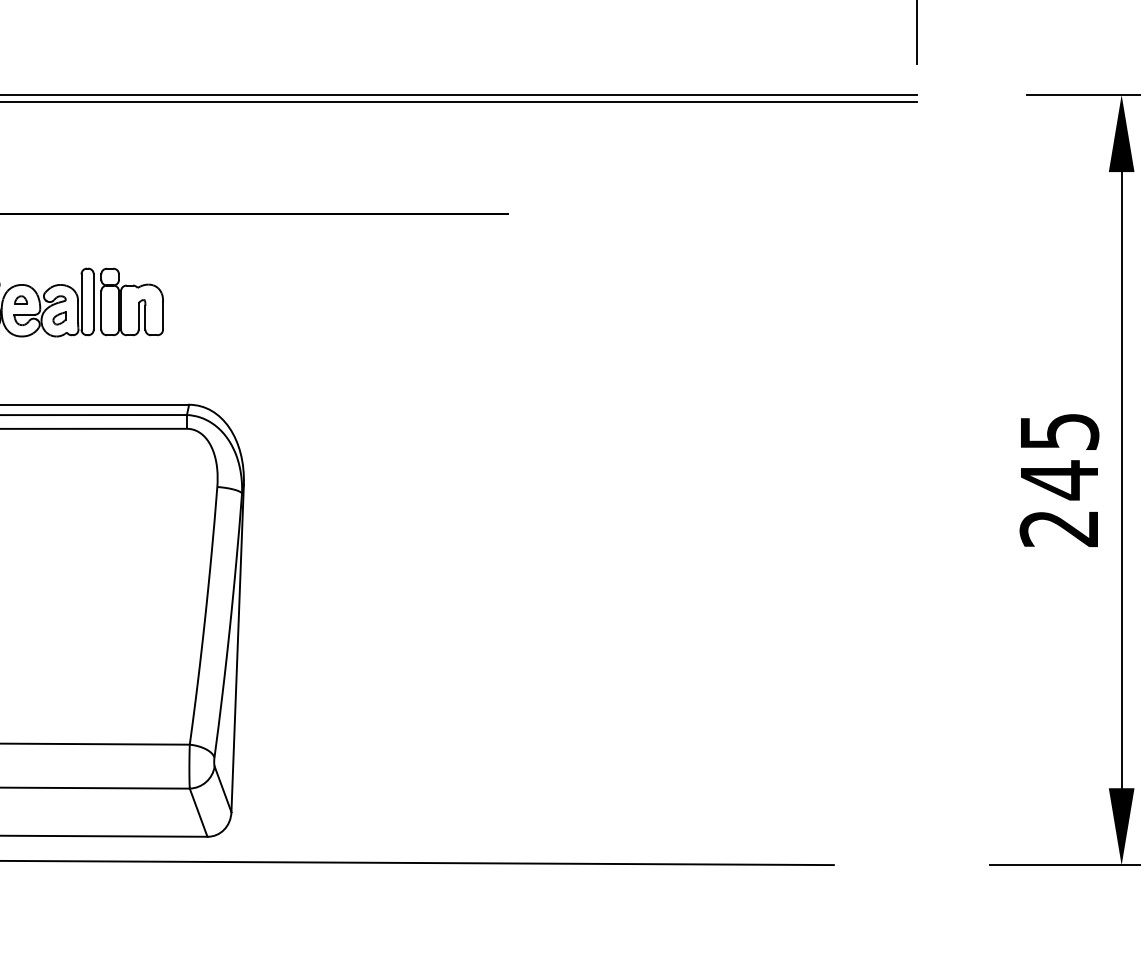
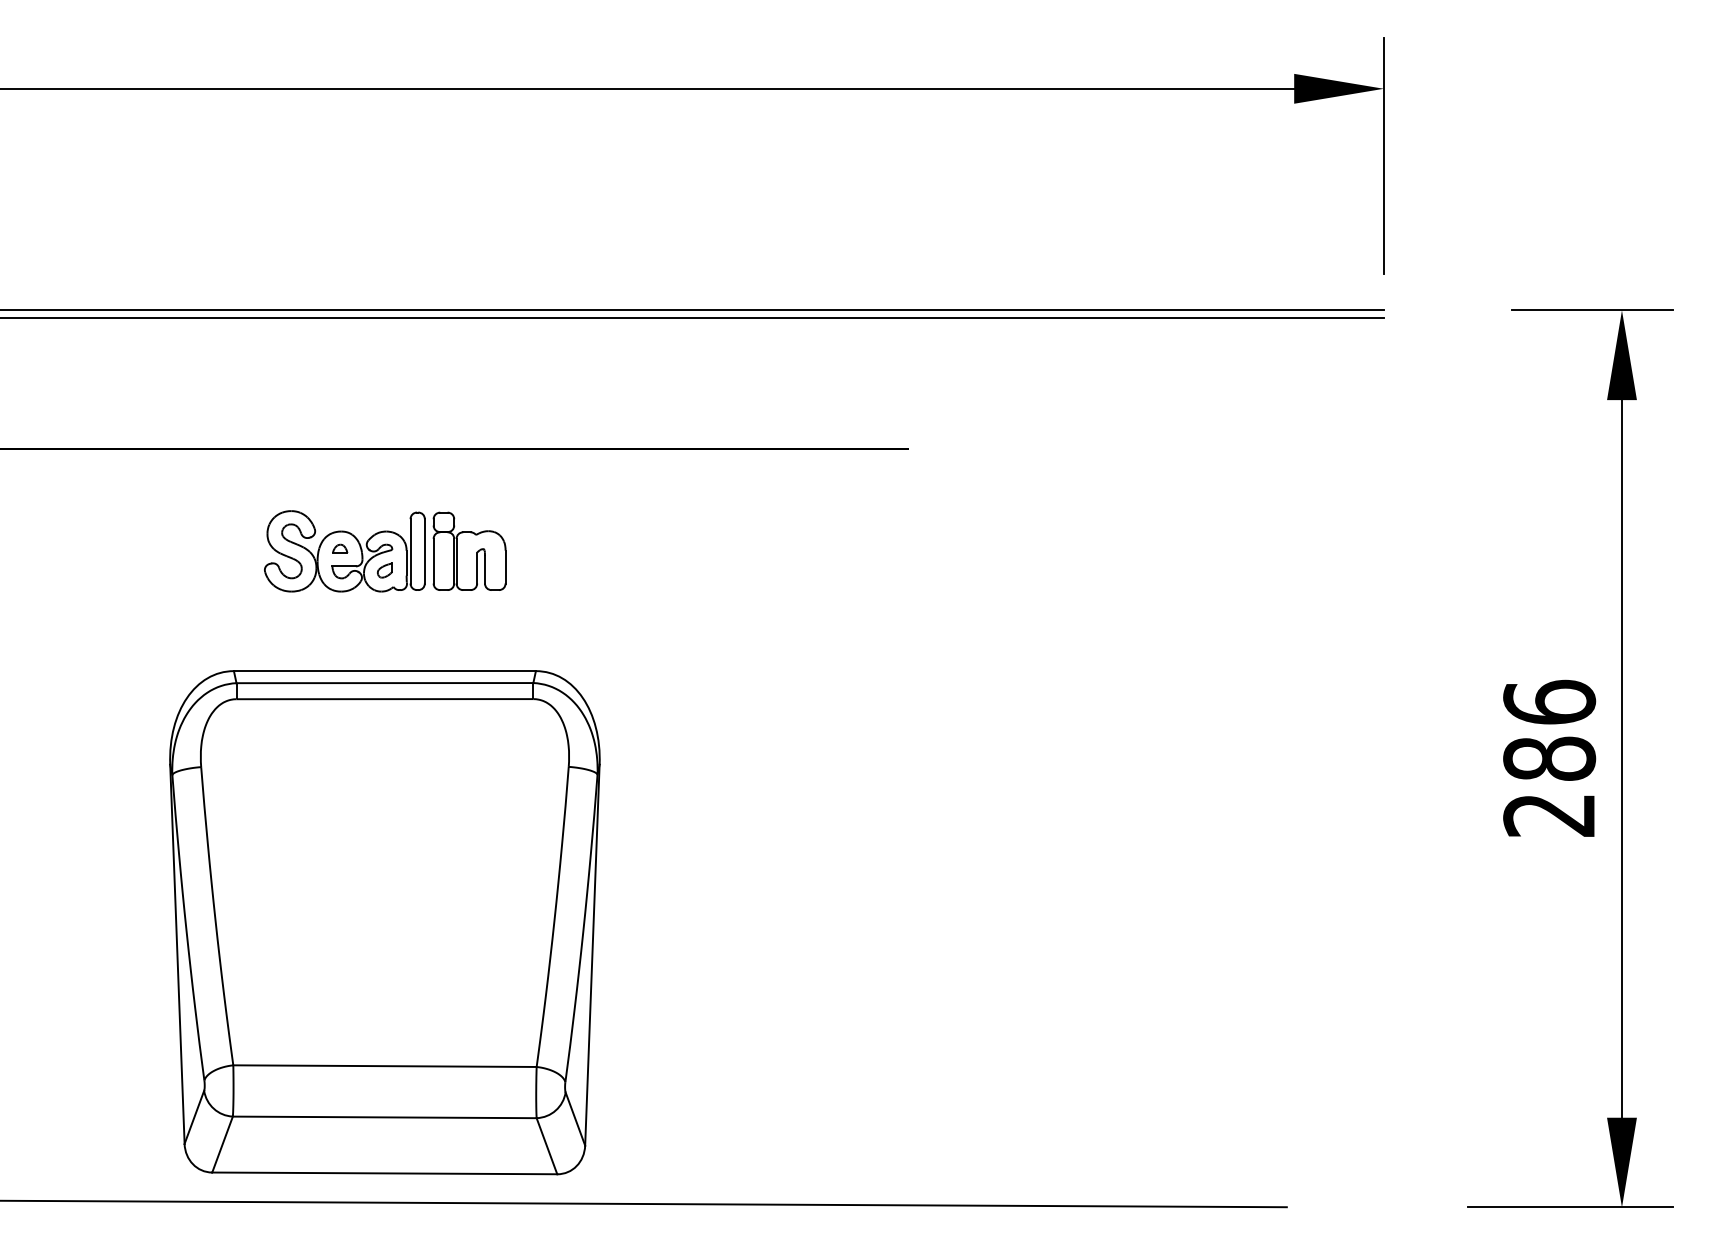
text: (1059, 455) -> (1549, 730), 245 -> 286

